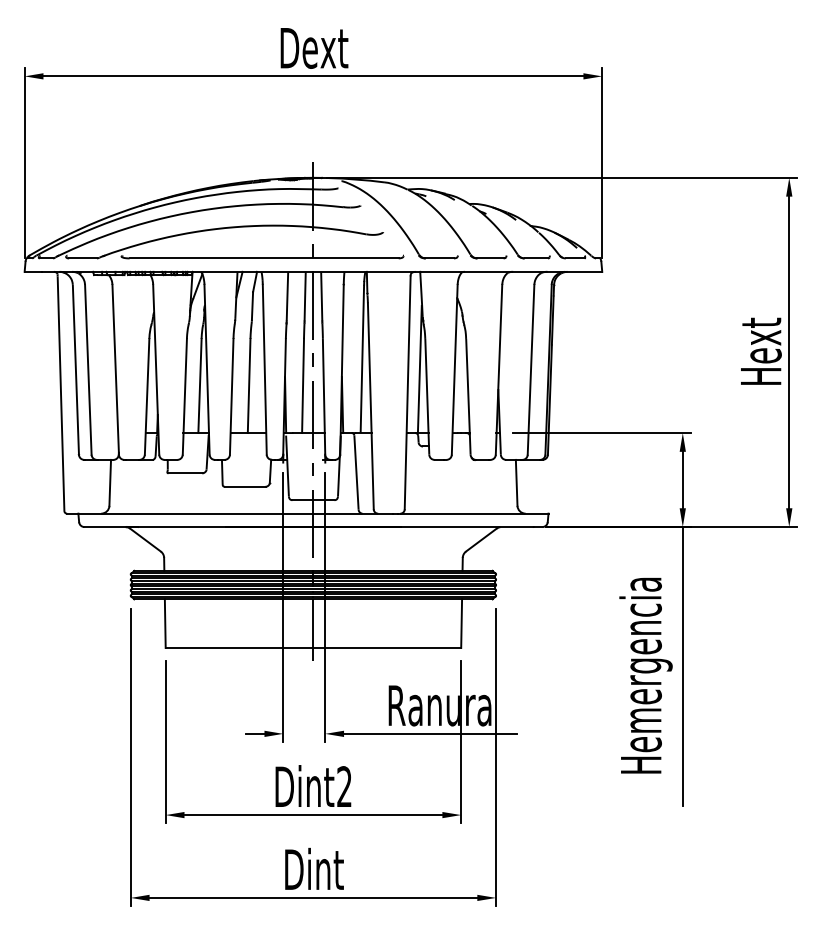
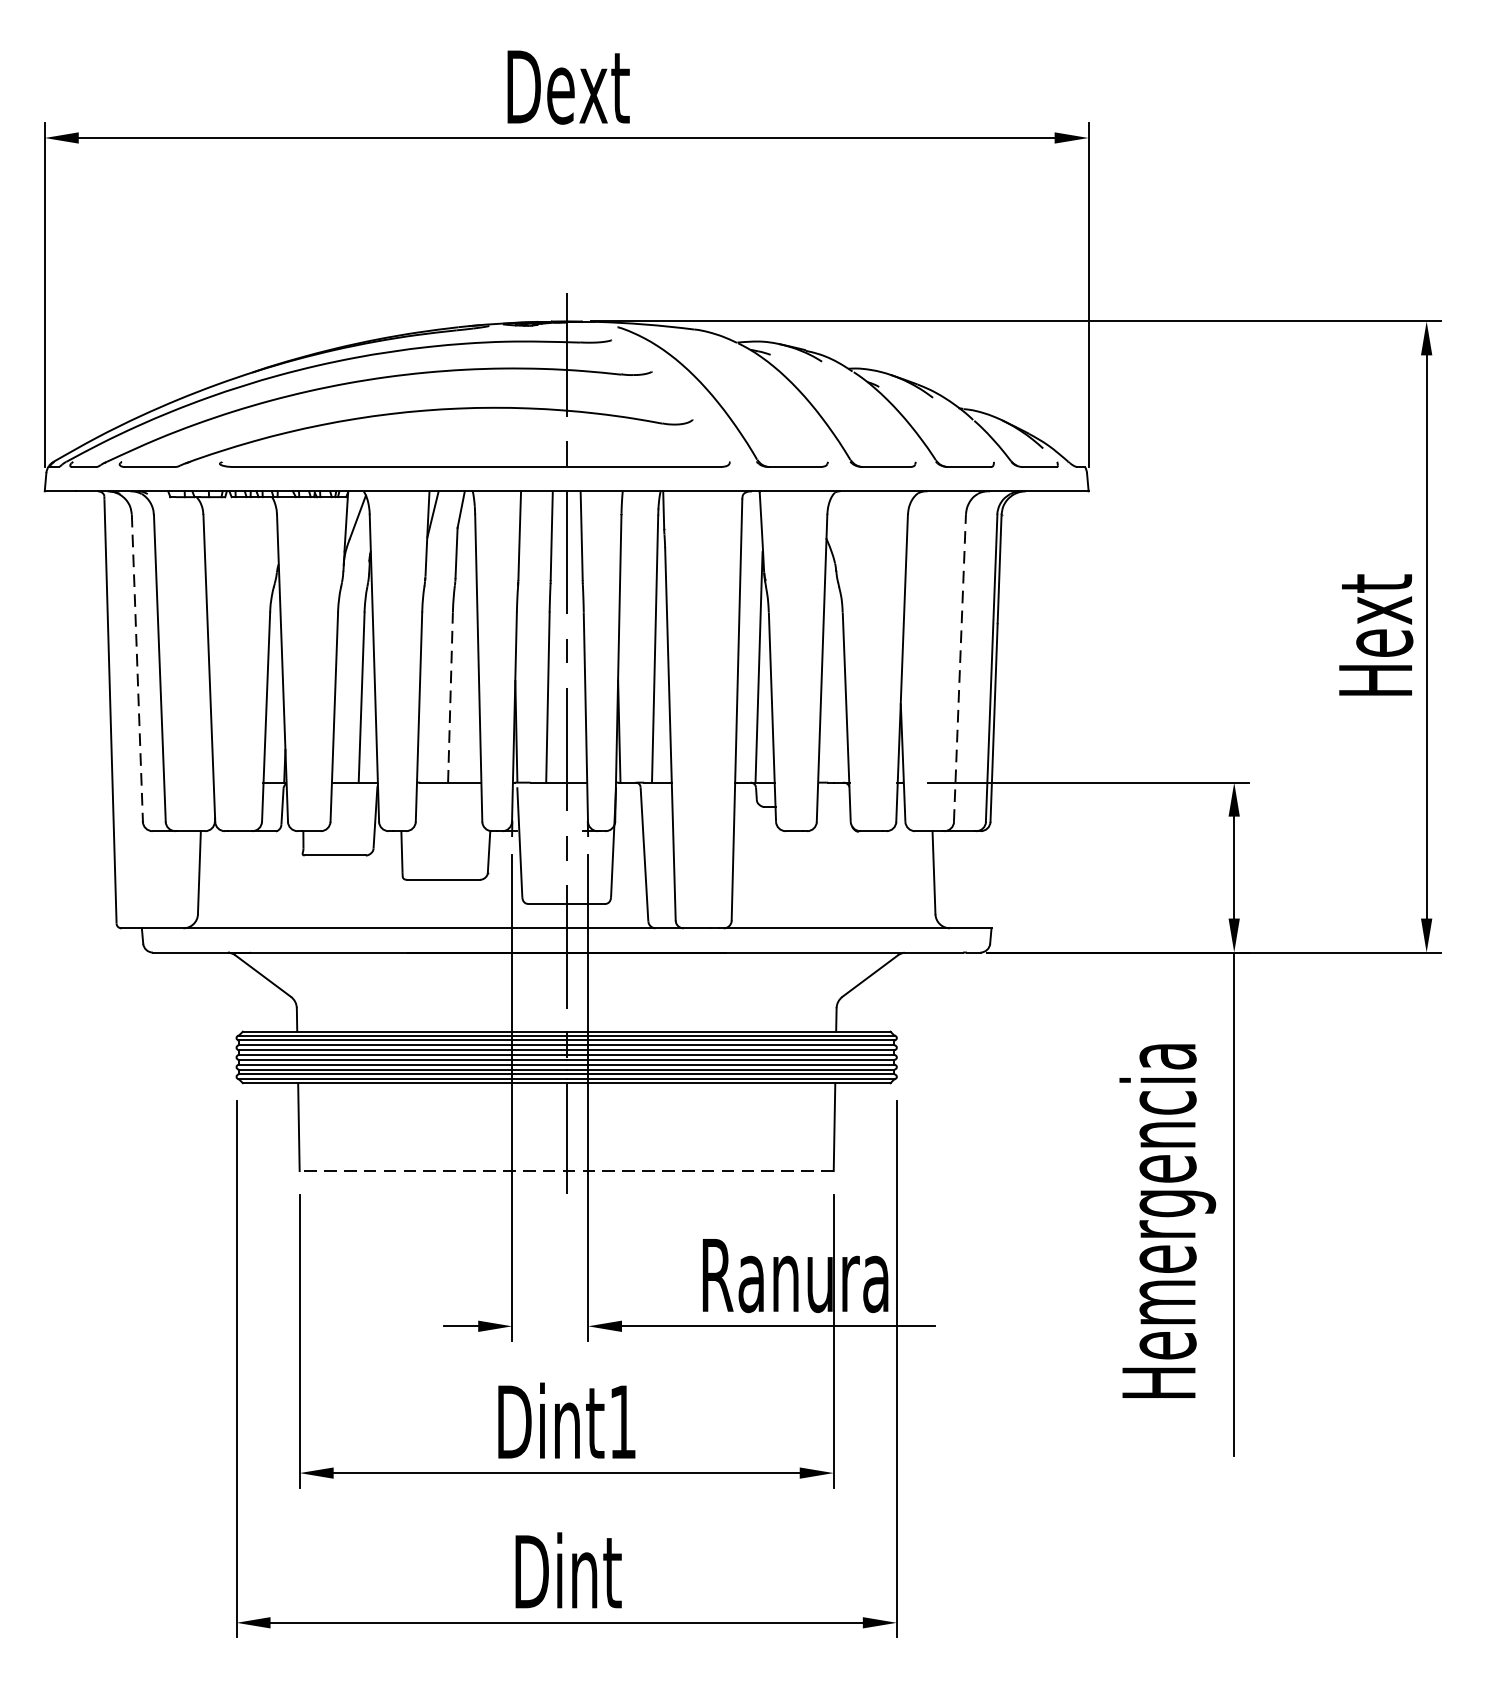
line: (75, 369) -> (136, 667), solid -> dashed
line: (531, 369) -> (960, 667), solid -> dashed
line: (249, 385) -> (451, 696), solid -> dashed
line: (313, 647) -> (566, 1170), solid -> dashed
text: (344, 786) -> (622, 1421), Dint2 -> Dint1

